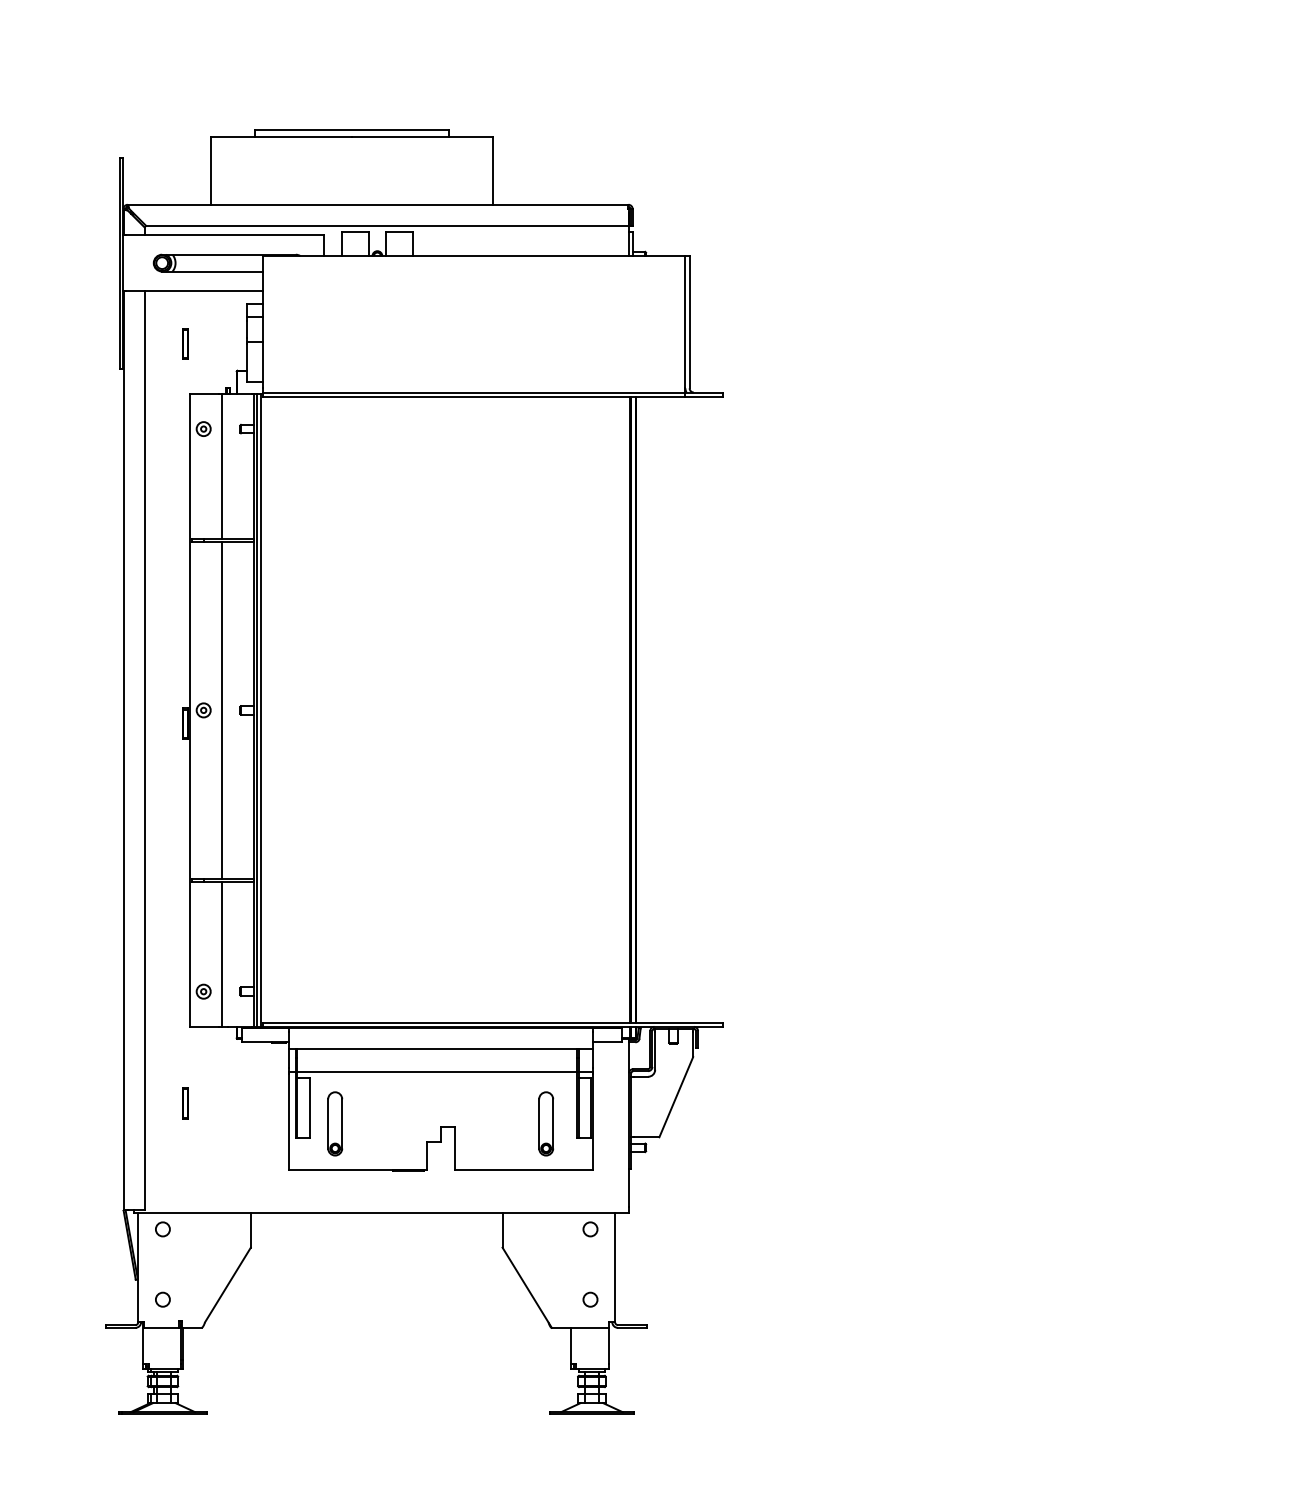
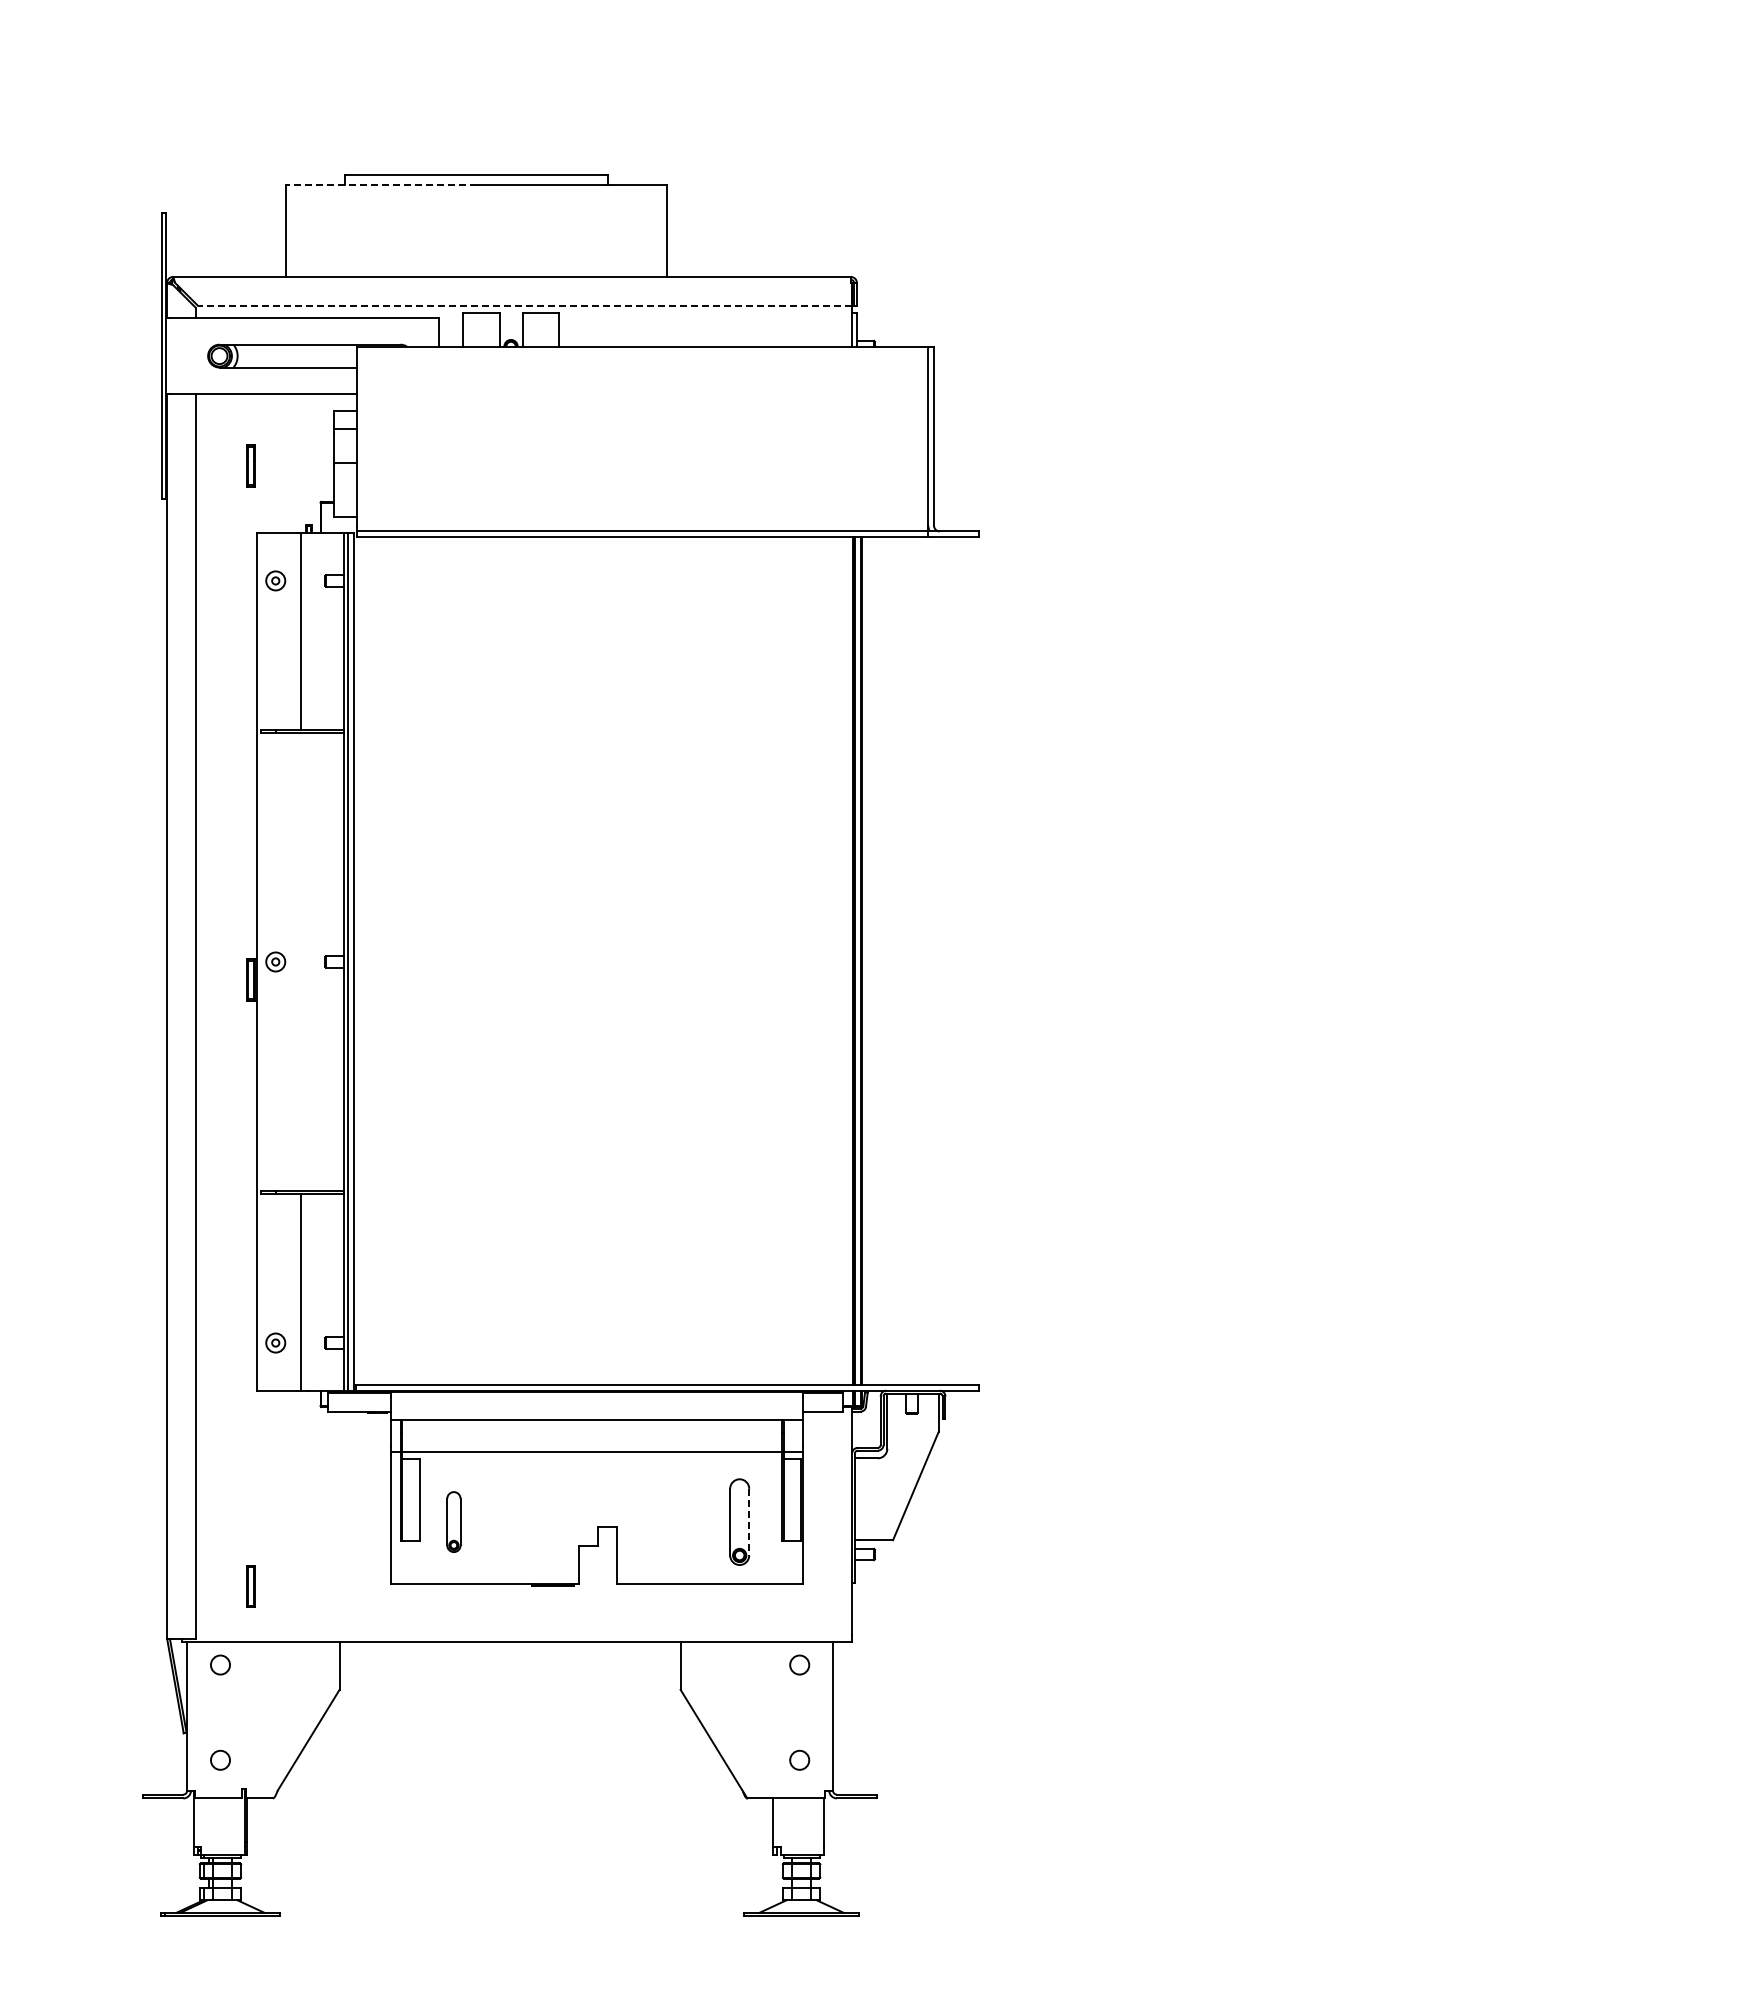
line: (281, 136) -> (381, 184), solid -> dashed
line: (387, 225) -> (524, 305), solid -> dashed
line: (221, 710) -> (300, 961), removed
part: (185, 1103) -> (250, 1586), moved
part: (334, 1123) -> (453, 1521), size x0.7
line: (553, 1124) -> (749, 1522), solid -> dashed

